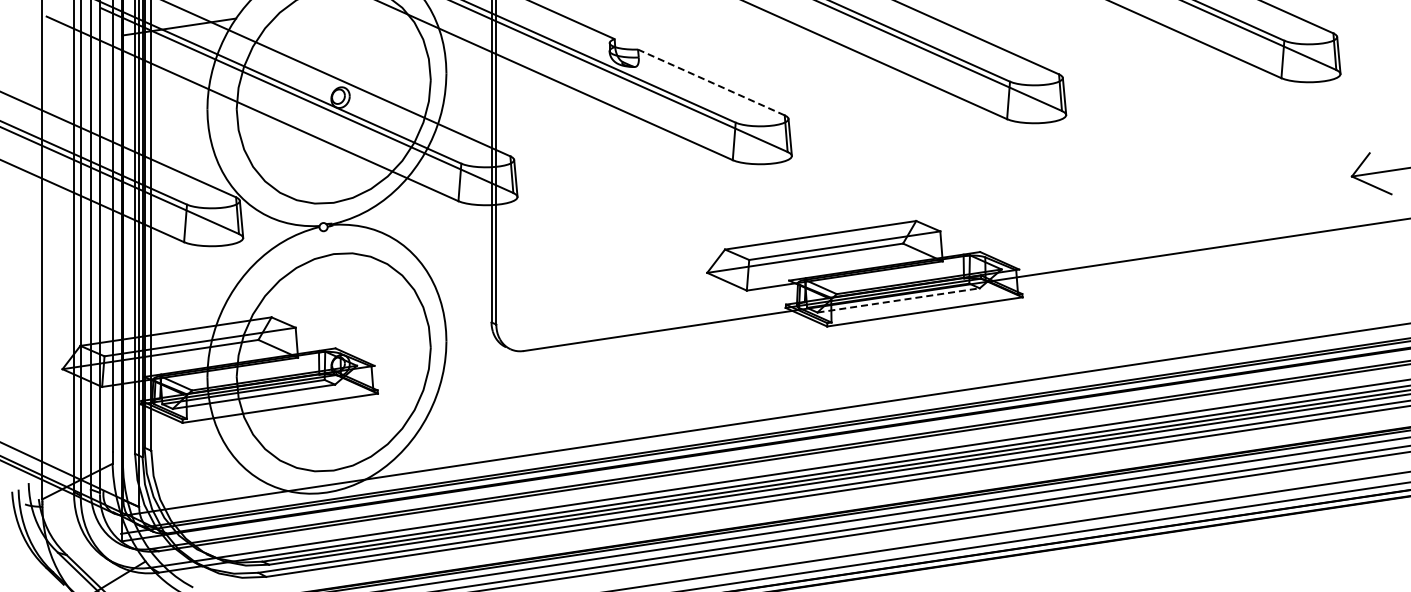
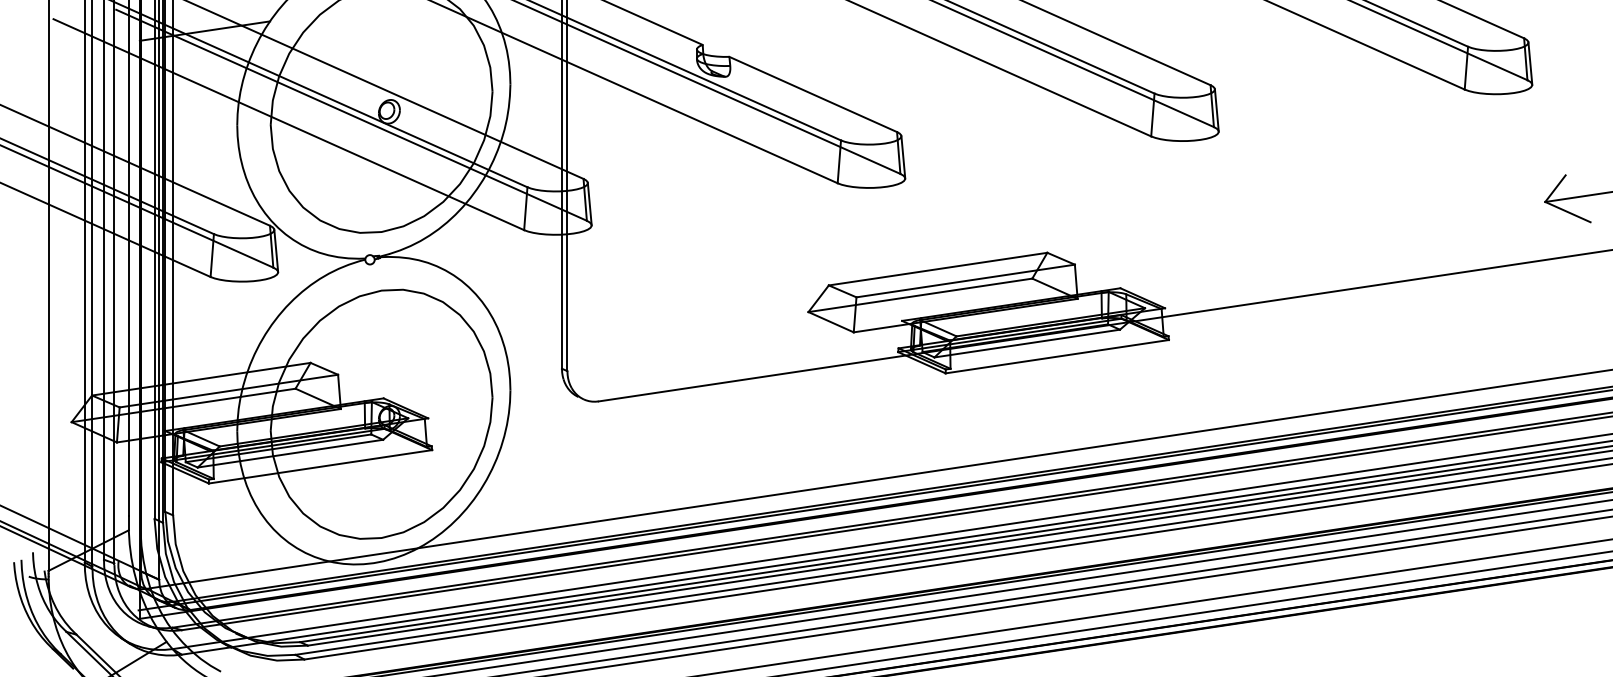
line: (710, 82) -> (812, 94), dashed -> solid
line: (899, 300) -> (1028, 343), dashed -> solid

